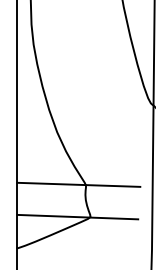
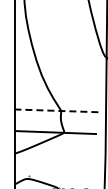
line: (78, 184) -> (56, 110), solid -> dashed

